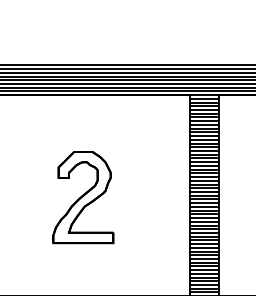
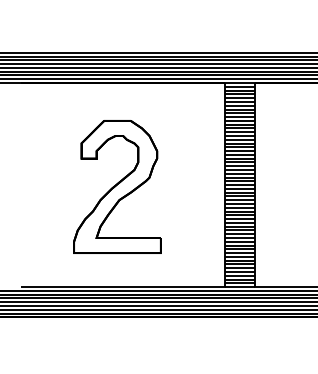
part: (83, 197) -> (117, 186), size x1.43

